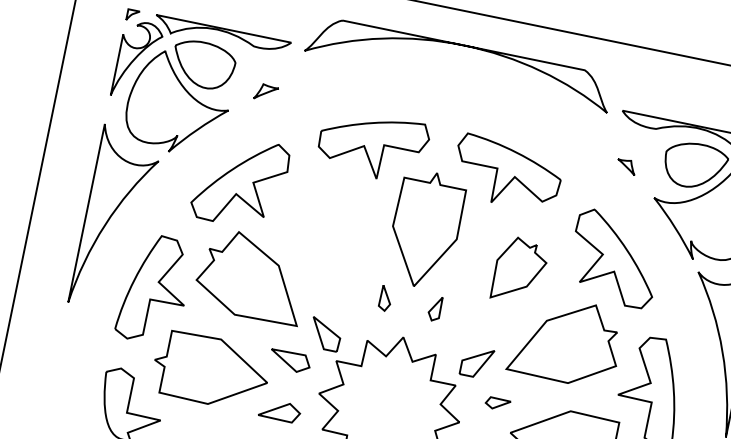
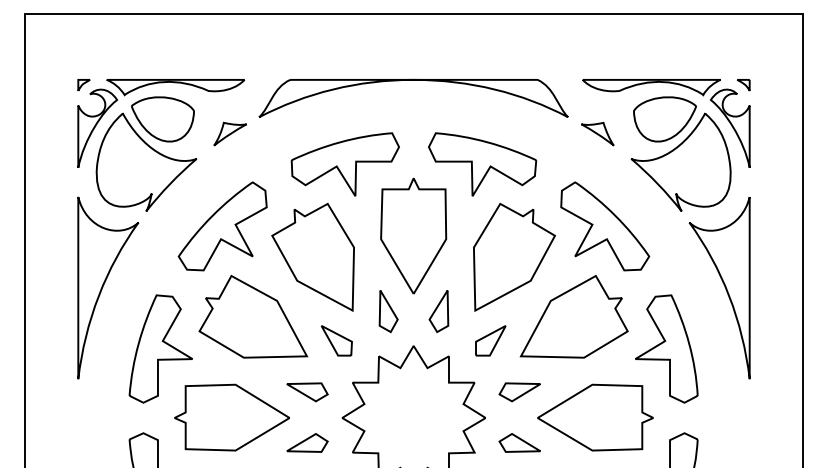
part: (463, 45) -> (413, 80), moved
part: (265, 92) -> (229, 133), size x1.43
part: (626, 166) -> (597, 133), size x1.67
part: (322, 230) -> (312, 257), added
part: (520, 270) -> (514, 257), size x1.67
part: (385, 298) -> (388, 311), size x1.67
part: (434, 308) -> (438, 311), size x1.67
part: (325, 334) -> (336, 340), moved
part: (476, 362) -> (490, 340), moved
part: (497, 404) -> (519, 392), size x1.67

